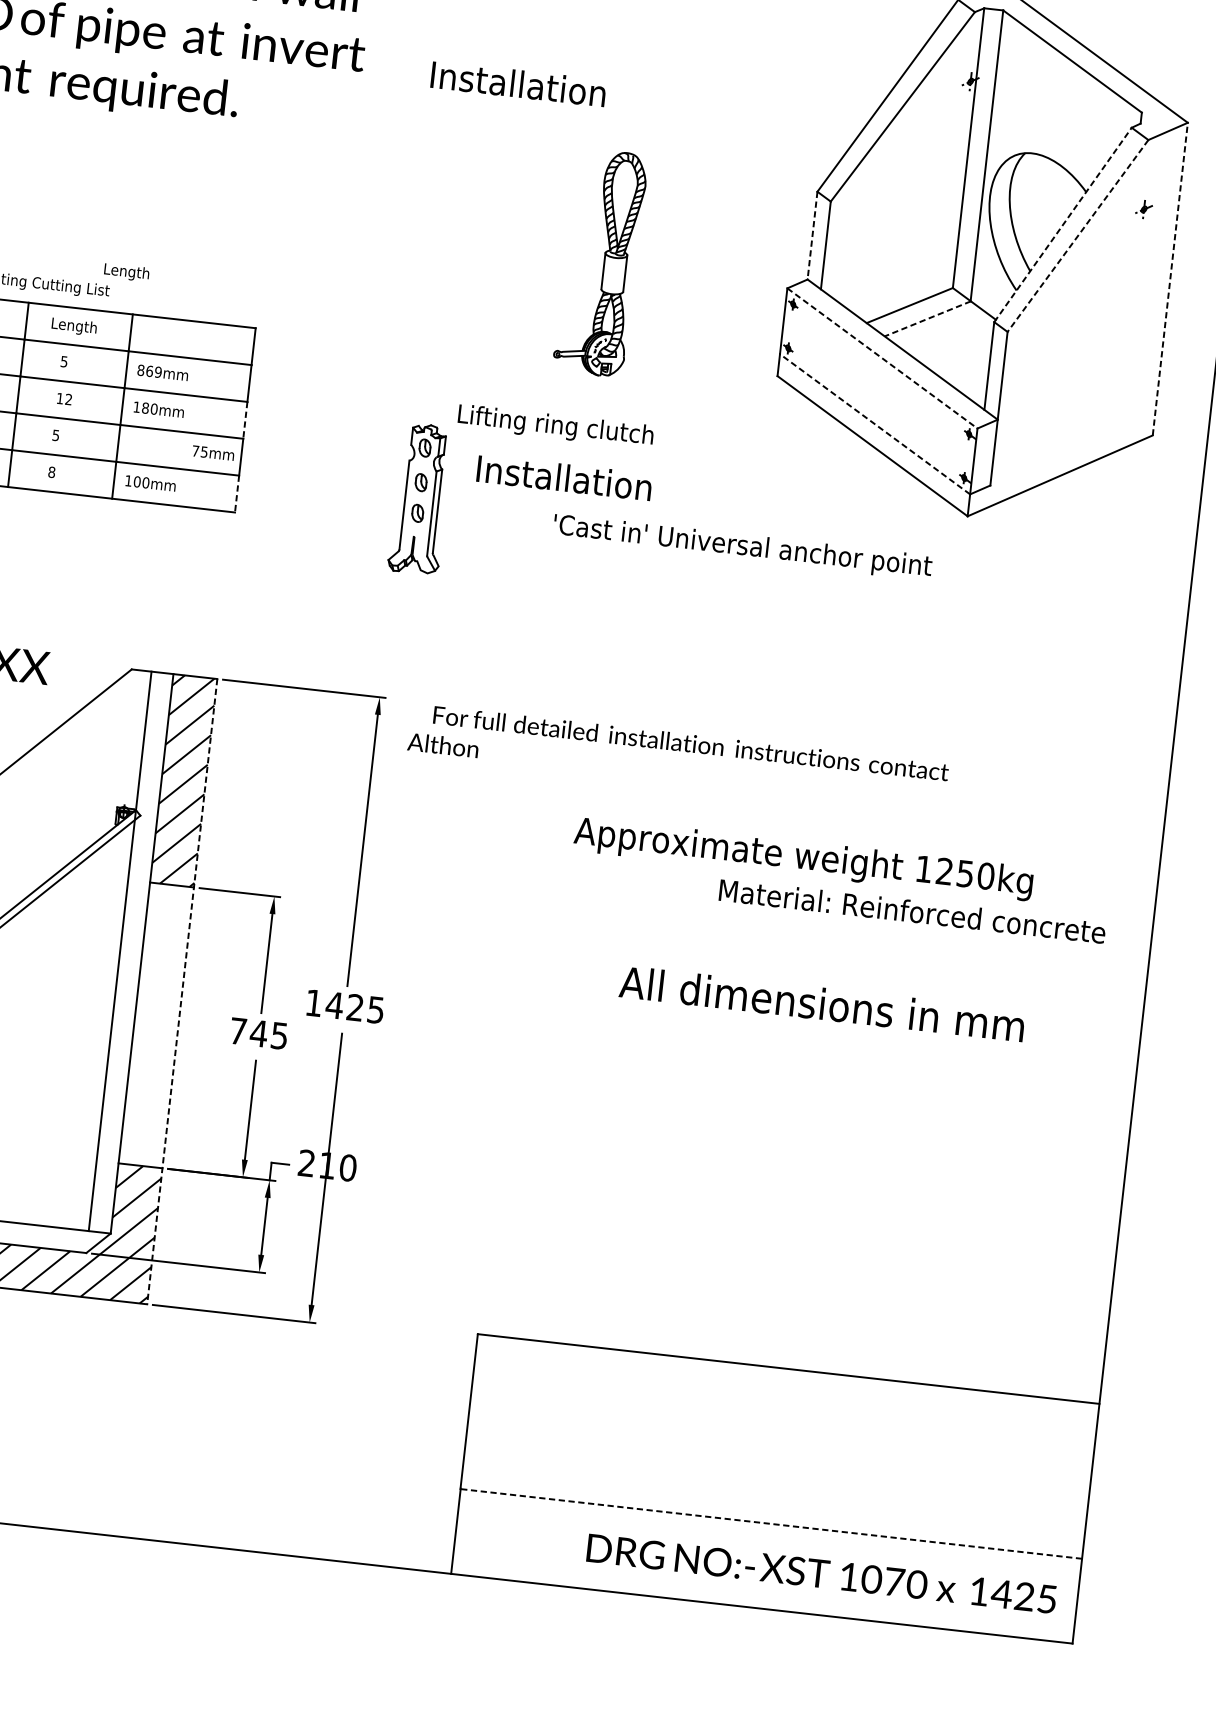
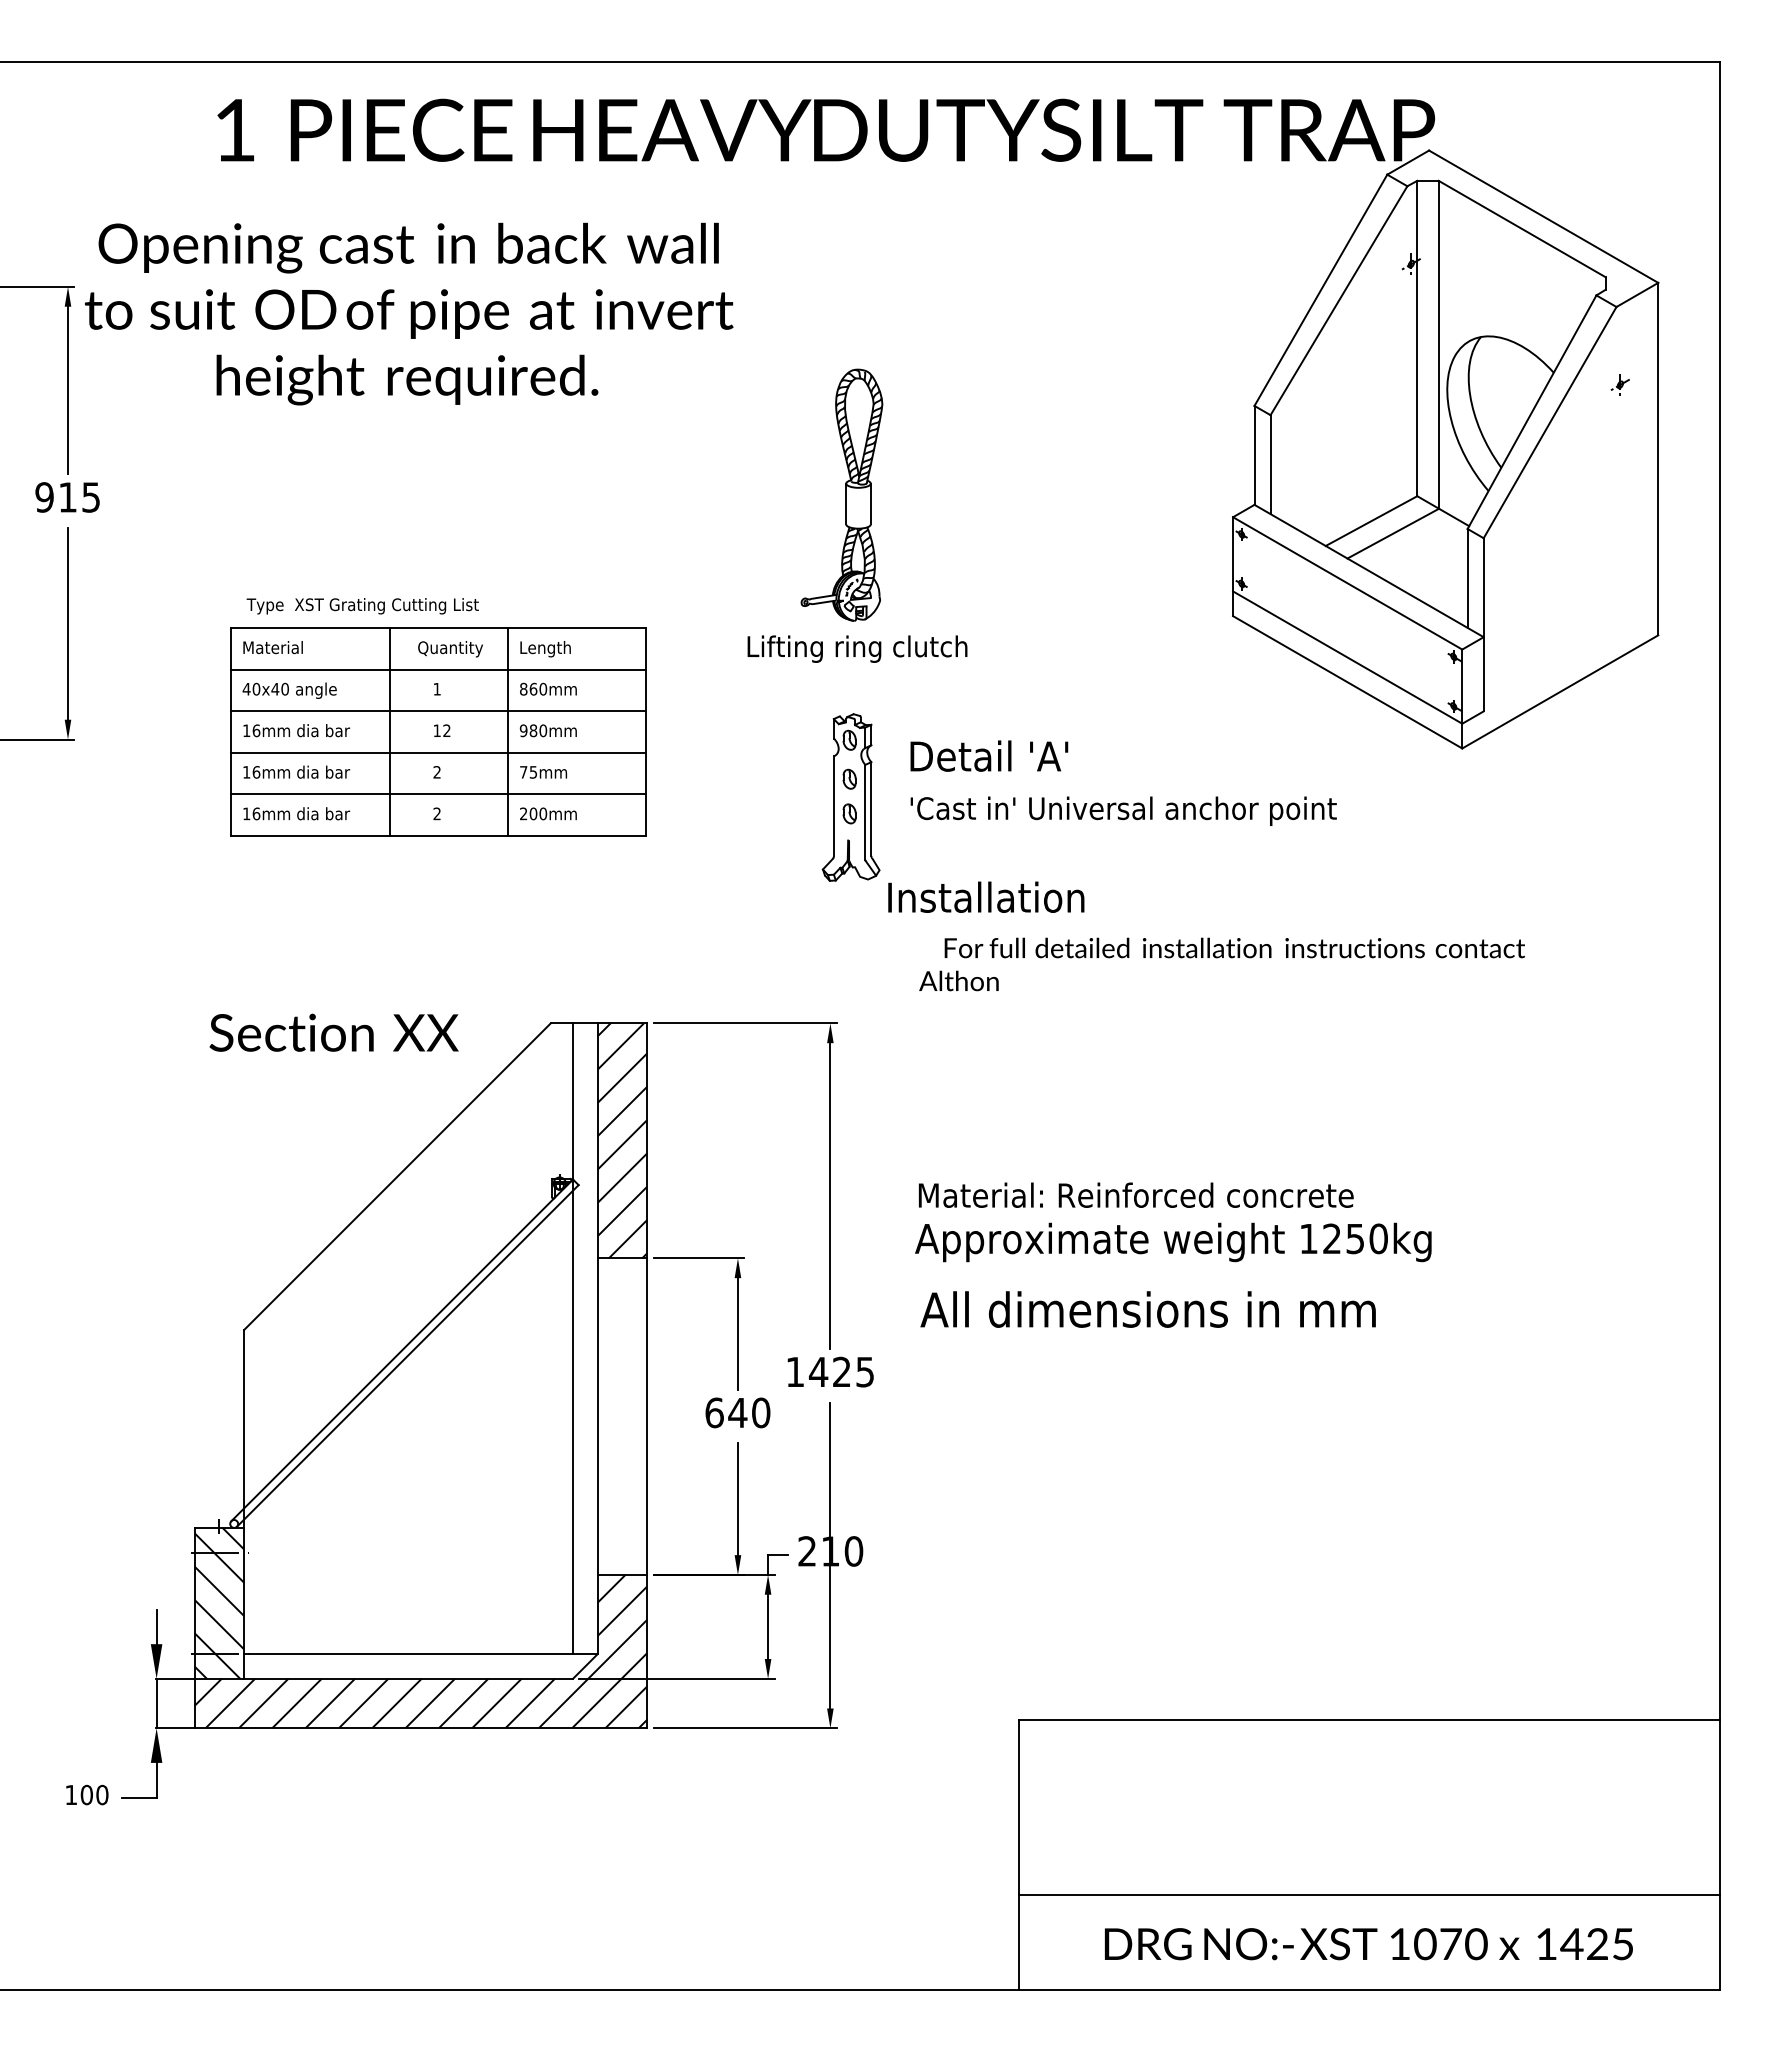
text: (518, 83) -> (986, 896), moved
line: (1063, 224) -> (1532, 411), dashed -> solid
line: (812, 235) -> (1254, 455), dashed -> solid
line: (1077, 236) -> (1549, 423), dashed -> solid
part: (600, 262) -> (841, 494), moved
text: (126, 272) -> (545, 649), moved
line: (1170, 278) -> (1658, 458), dashed -> solid
line: (927, 318) -> (1392, 533), dashed -> solid
text: (80, 327) -> (450, 649), Length -> Quantity
line: (883, 358) -> (1348, 583), dashed -> solid
text: (63, 361) -> (436, 689), 5 -> 1
text: (157, 372) -> (542, 689), 869mm -> 860mm
text: (136, 406) -> (523, 730), 180mm -> 980mm
line: (245, 420) -> (646, 731), dashed -> solid
line: (874, 424) -> (1347, 657), dashed -> solid
text: (555, 426) -> (857, 648), moved
text: (55, 435) -> (436, 772), 5 -> 2
text: (213, 453) -> (543, 772), moved
text: (51, 471) -> (436, 813), 8 -> 2
text: (566, 477) -> (1010, 755), Installation -> Detail 'A'
text: (128, 480) -> (523, 813), 100mm -> 200mm
line: (237, 493) -> (646, 814), dashed -> solid
text: (742, 546) -> (1123, 810), moved
text: (677, 756) -> (1221, 964), moved
text: (803, 858) -> (1173, 1242), moved
text: (912, 910) -> (1136, 1194), moved
line: (182, 992) -> (647, 1376), dashed -> solid
text: (821, 1003) -> (1147, 1309), moved
text: (258, 1033) -> (737, 1412), 745 -> 640
line: (770, 1523) -> (1368, 1894), dashed -> solid
text: (821, 1574) -> (1368, 1944), moved

